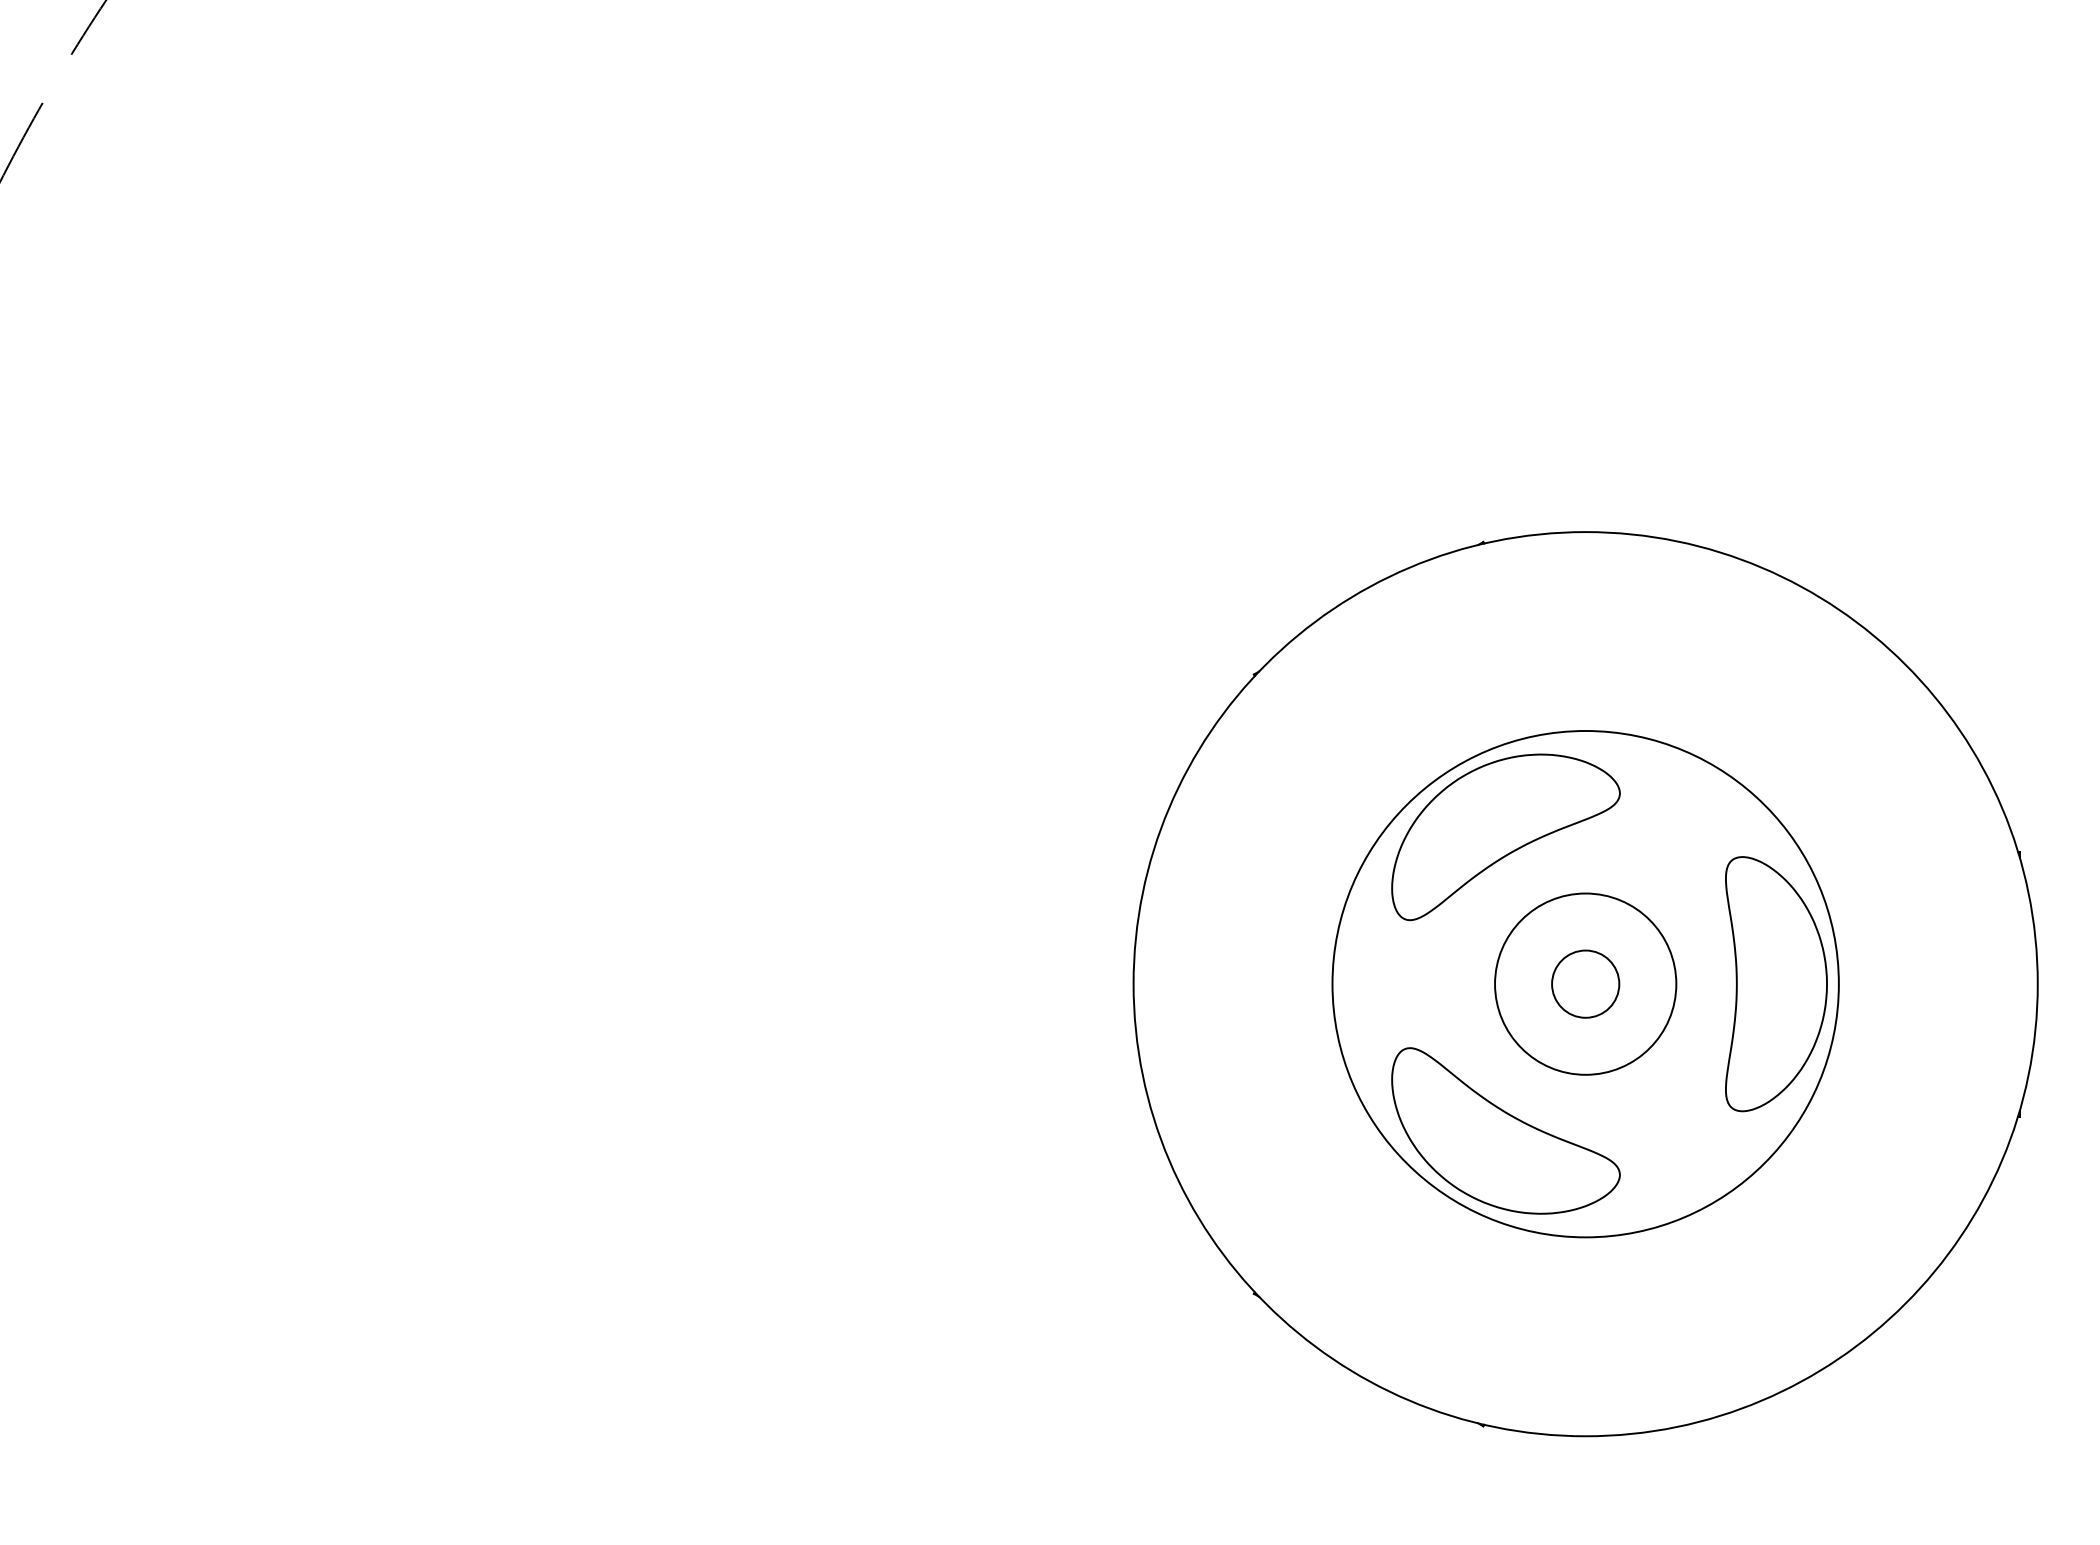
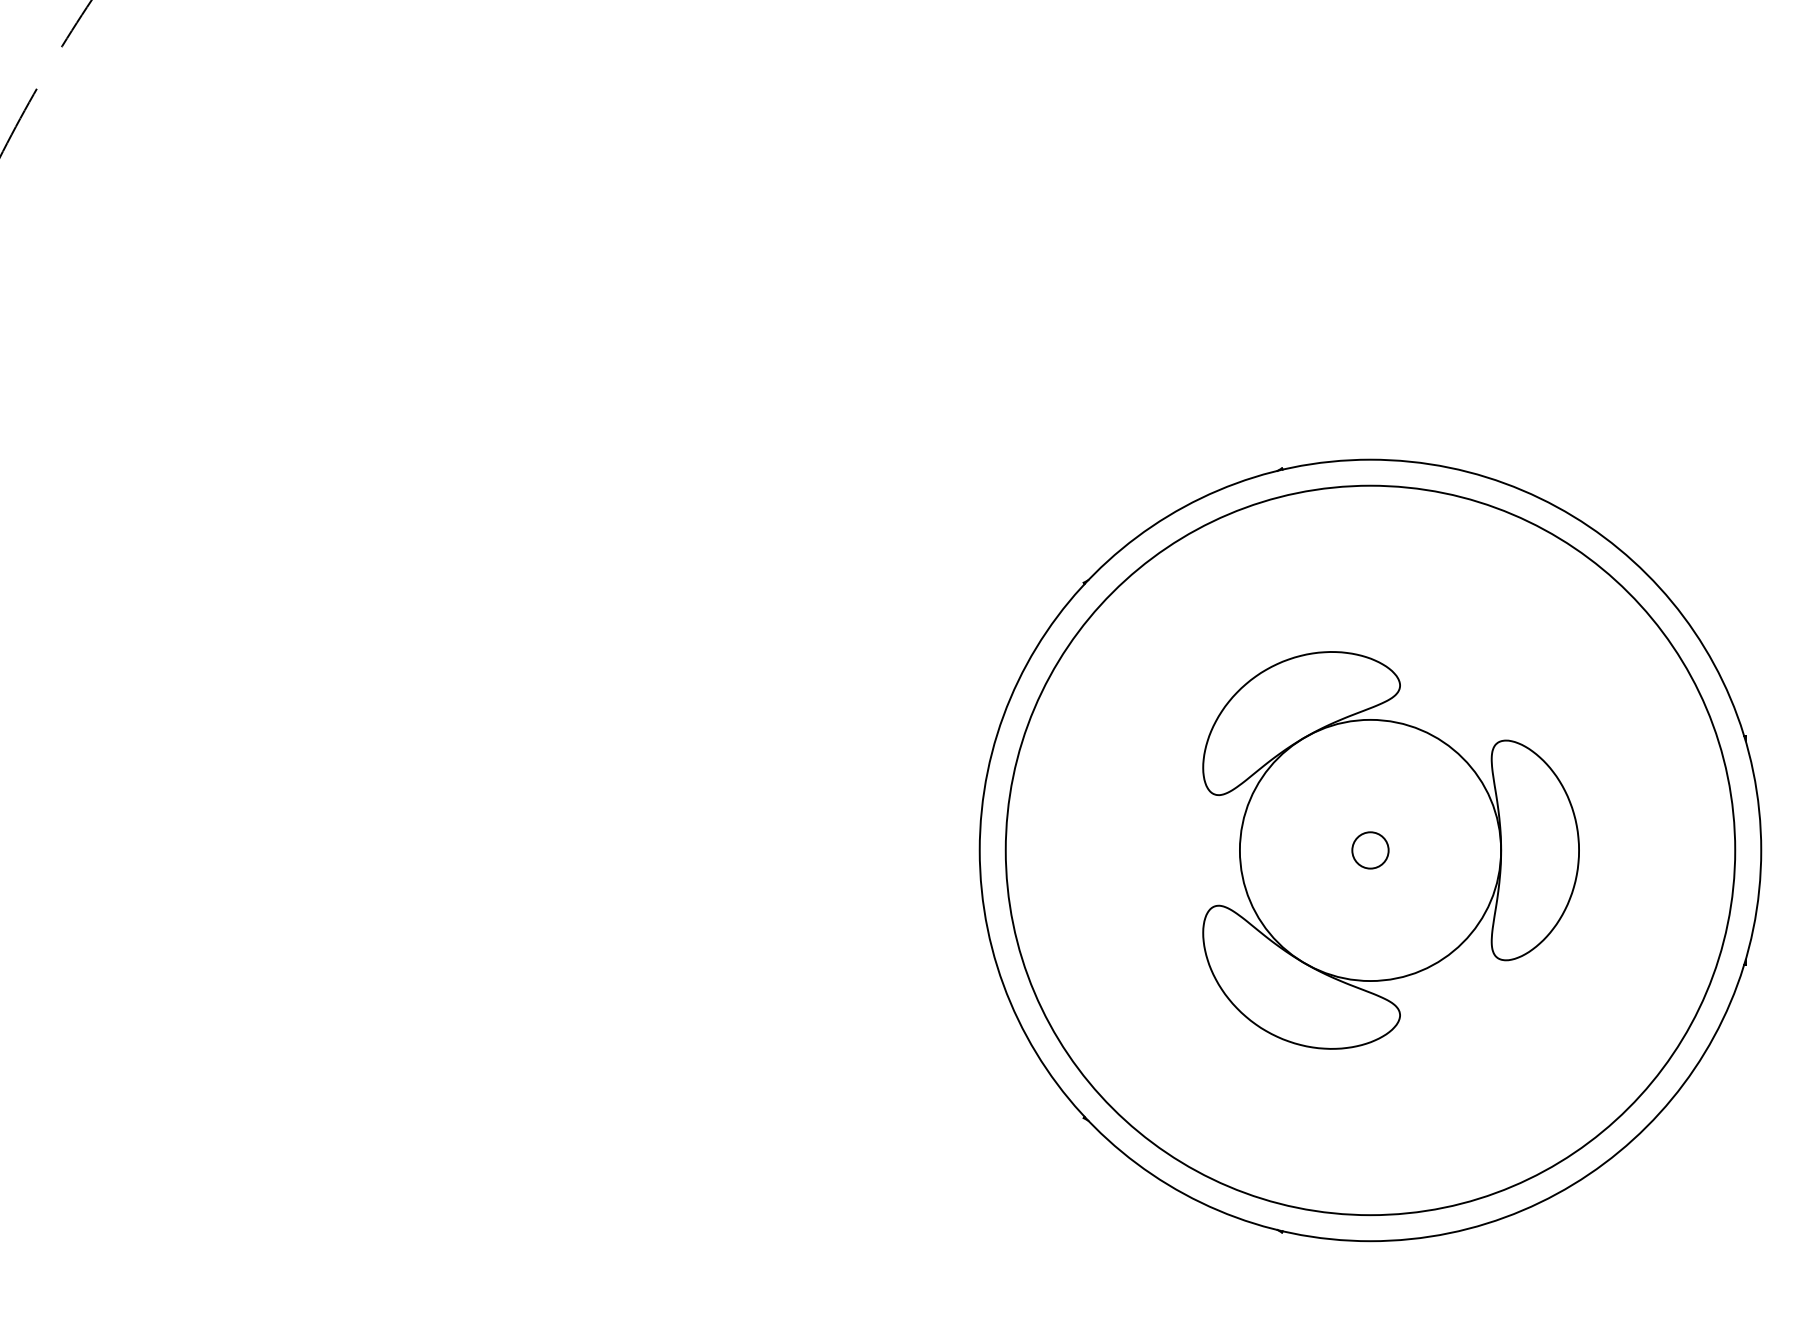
circle: (1585, 984) -> (1370, 850), size x0.62
circle: (1585, 984) -> (1370, 850), size x1.67
circle: (1585, 984) -> (1370, 850), size x1.67

